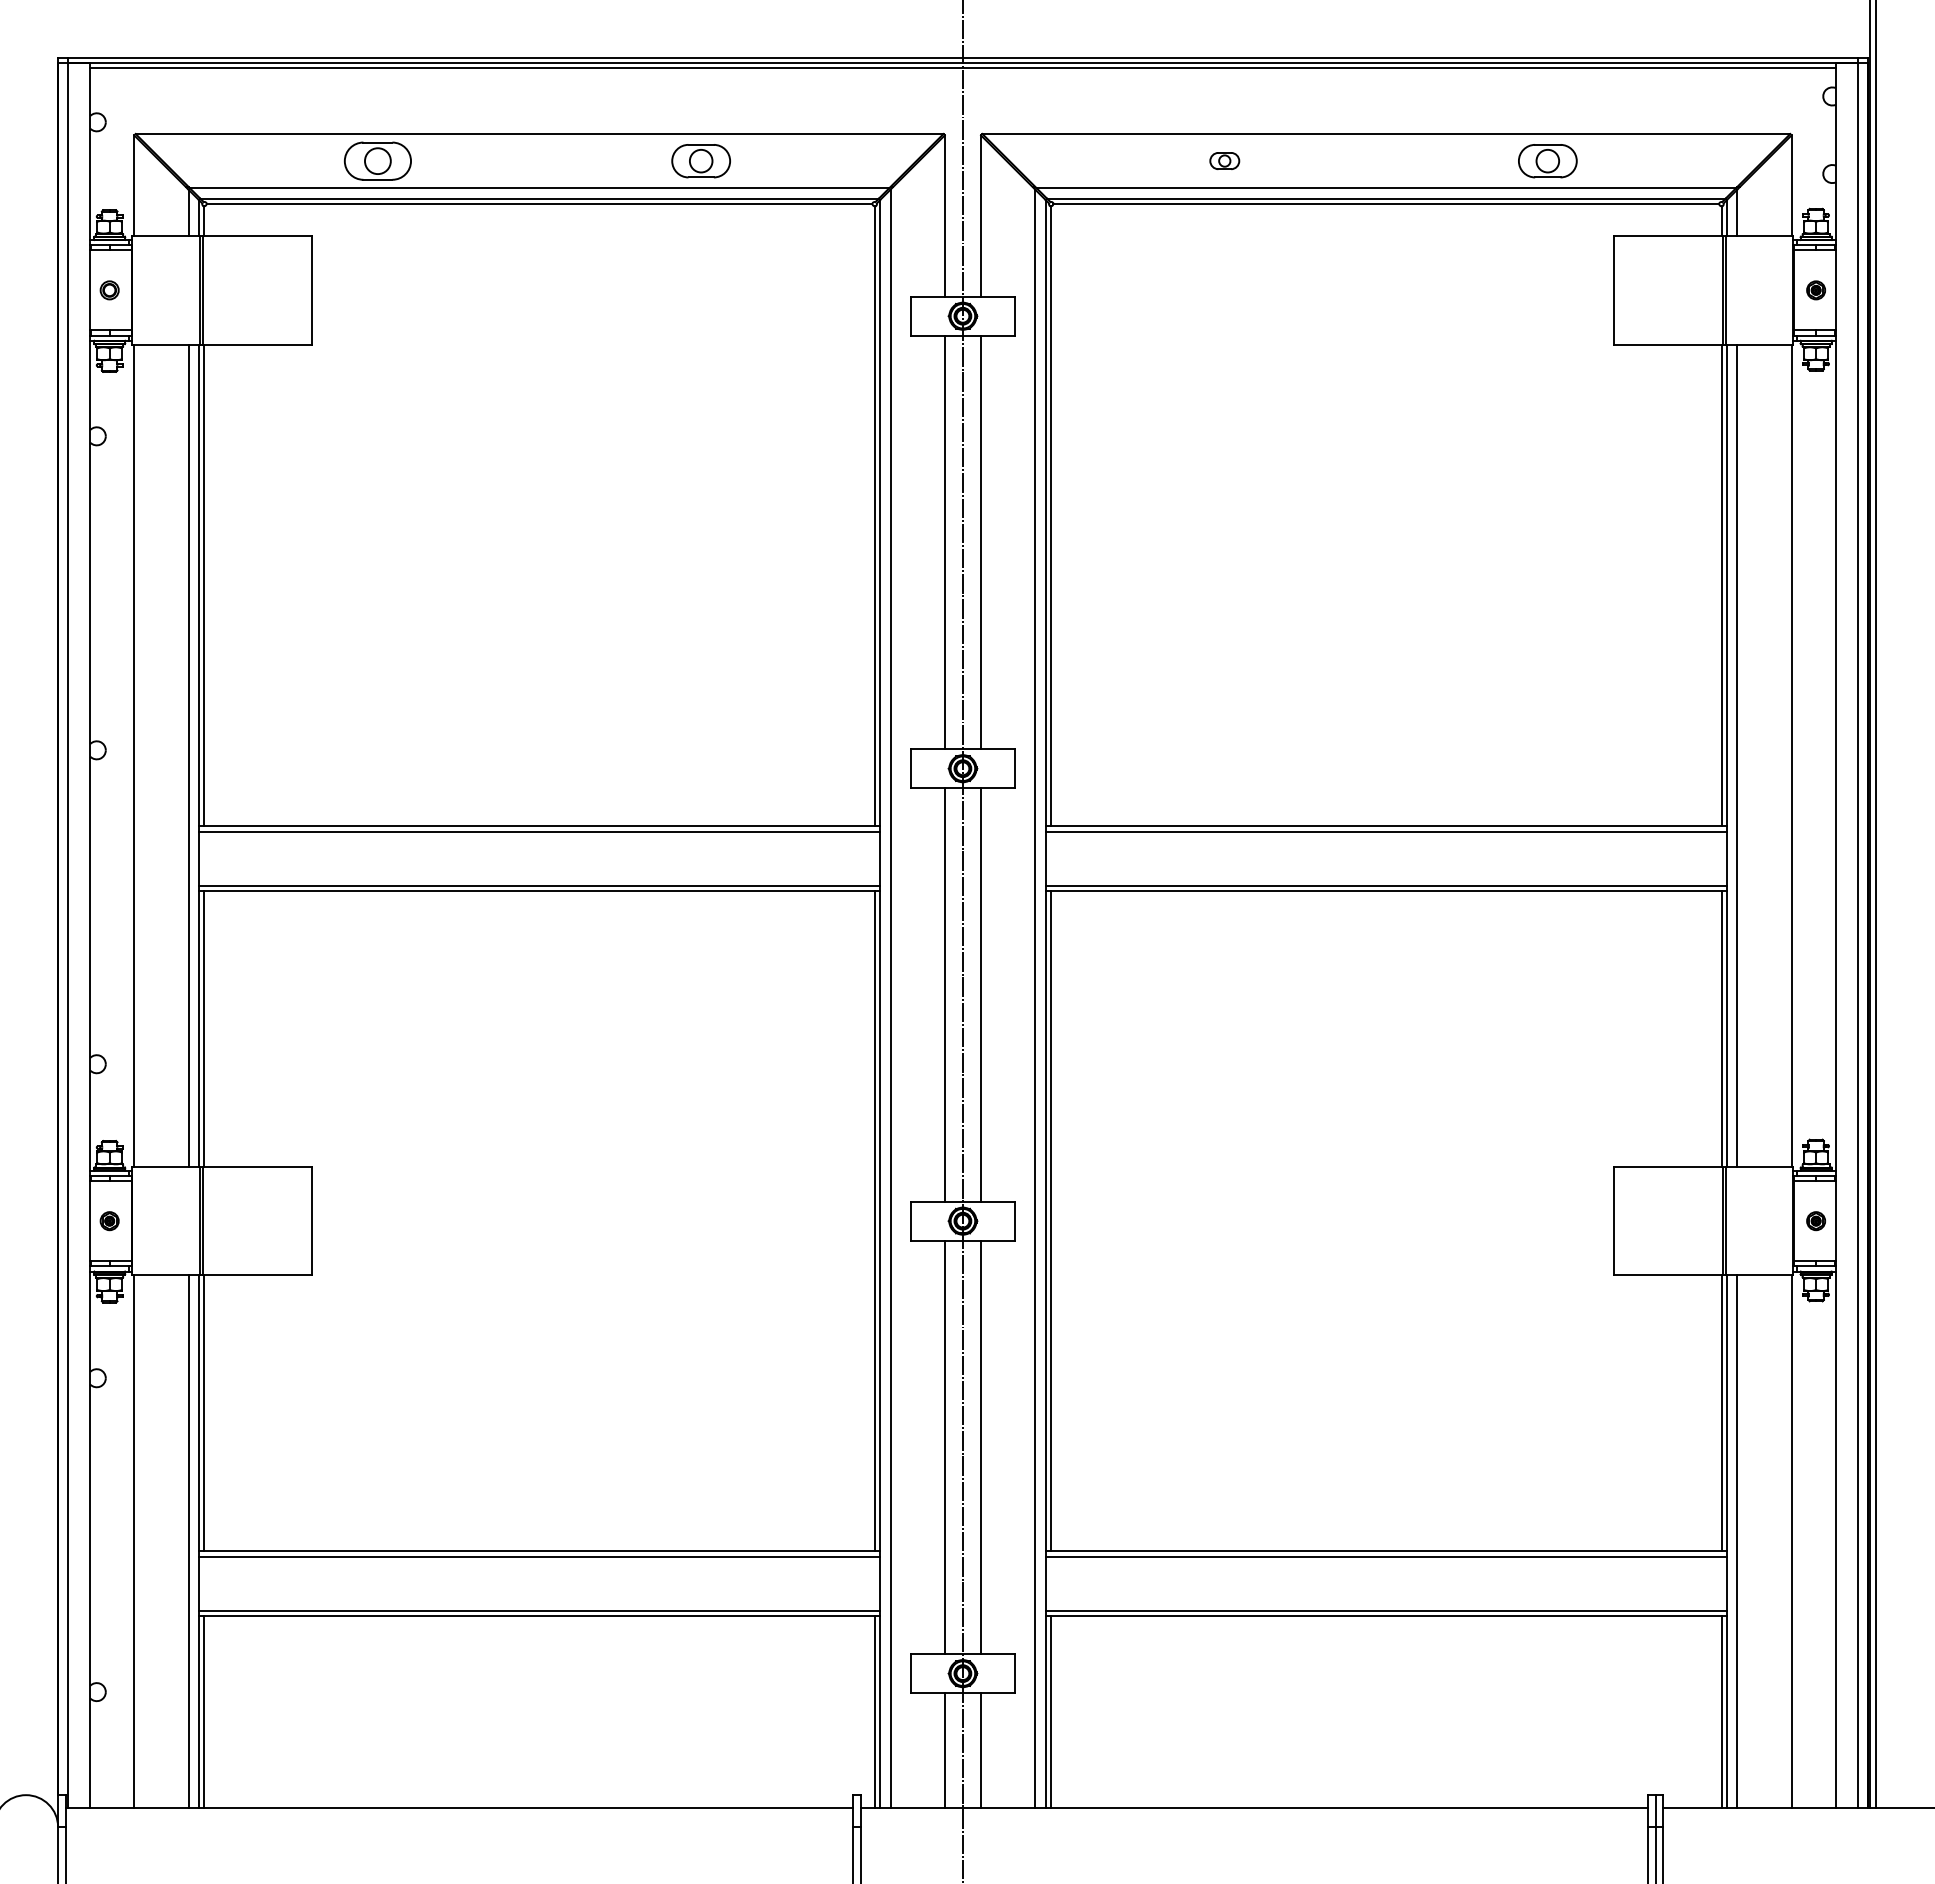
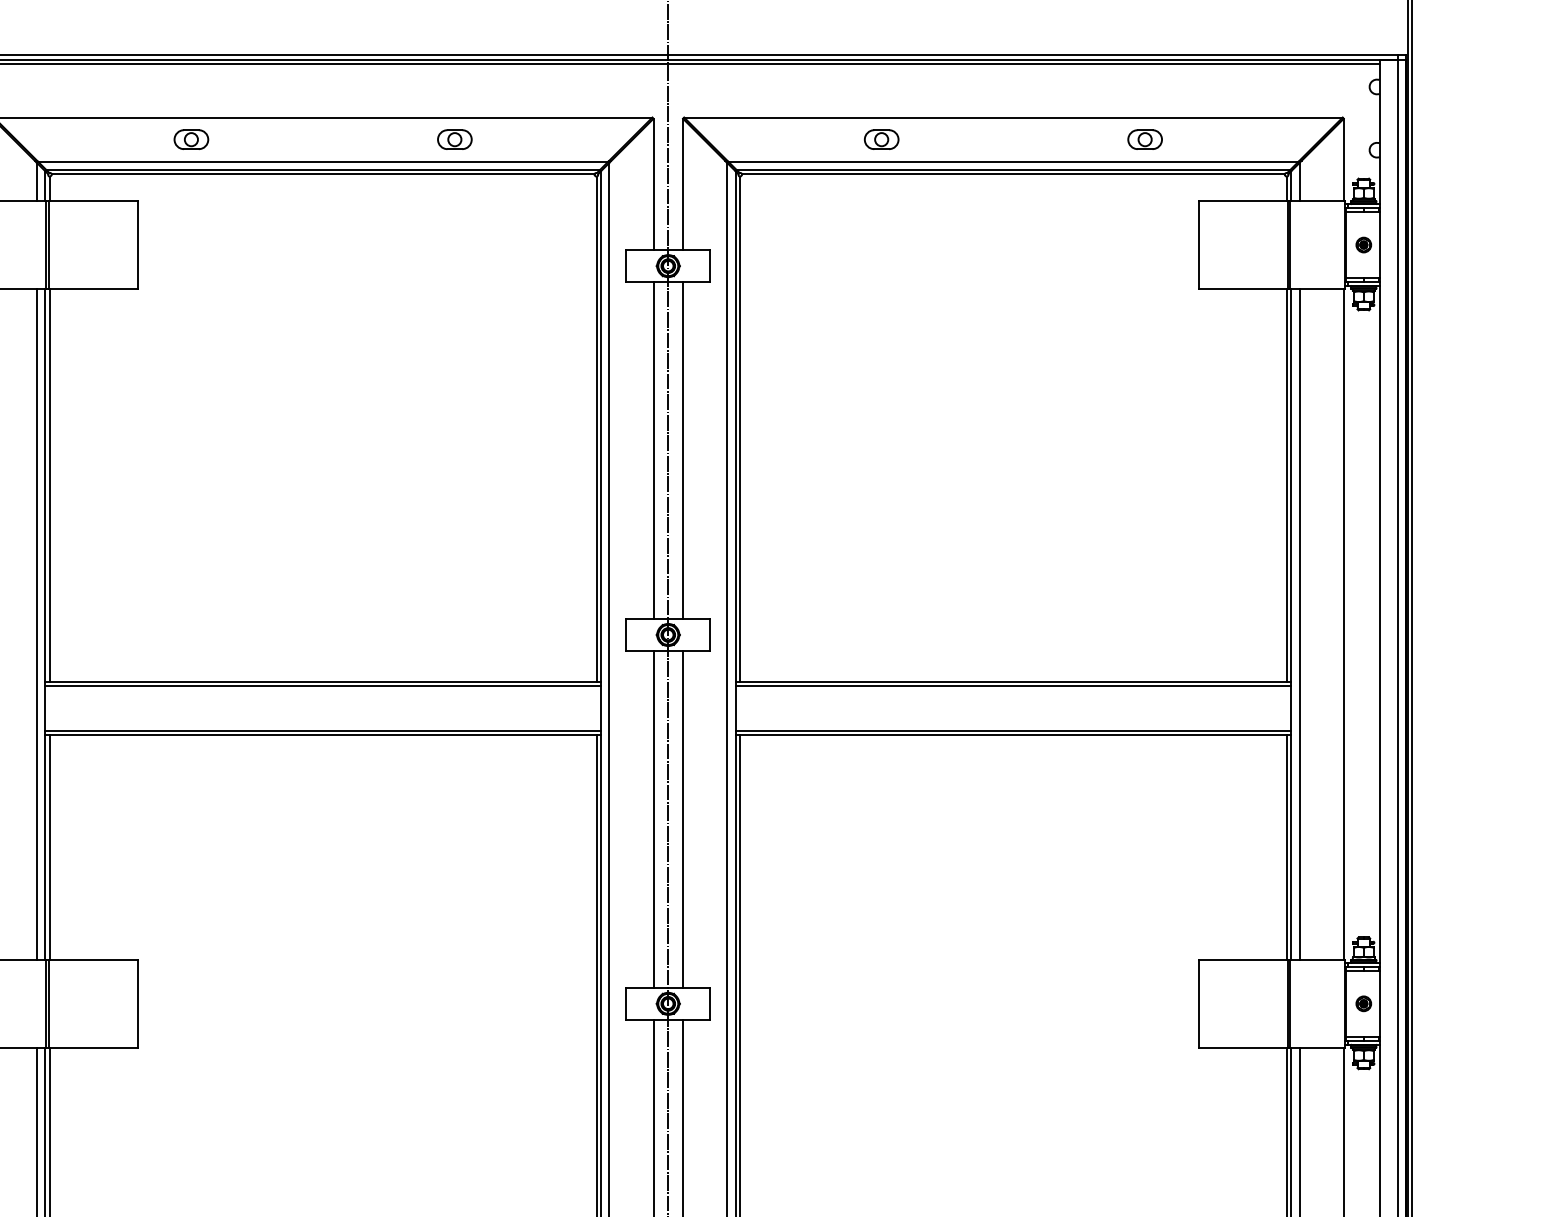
part: (377, 160) -> (191, 139), size x0.62
part: (700, 160) -> (454, 139), size x0.71
part: (1224, 160) -> (881, 139), size x1.43
part: (1547, 160) -> (1144, 139), size x0.71

